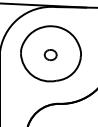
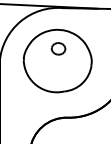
part: (50, 55) -> (58, 49), moved

